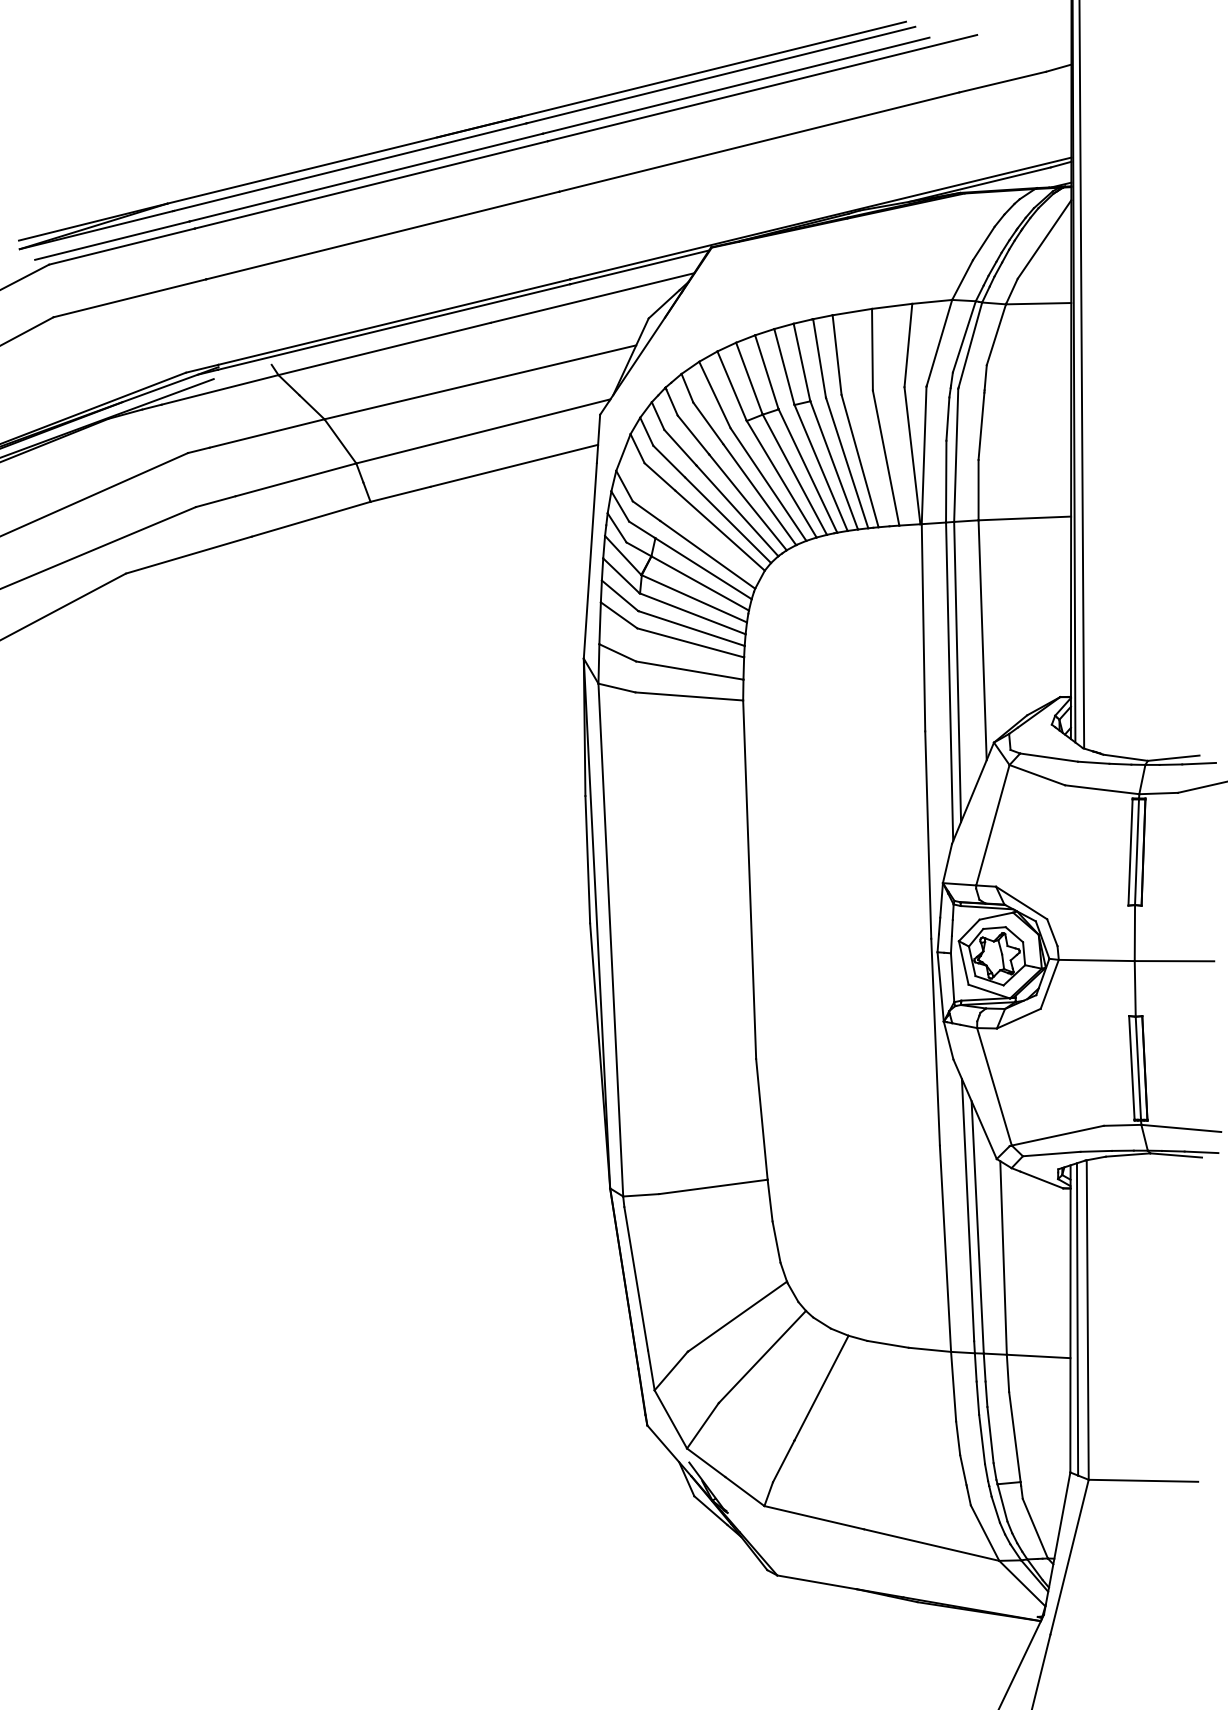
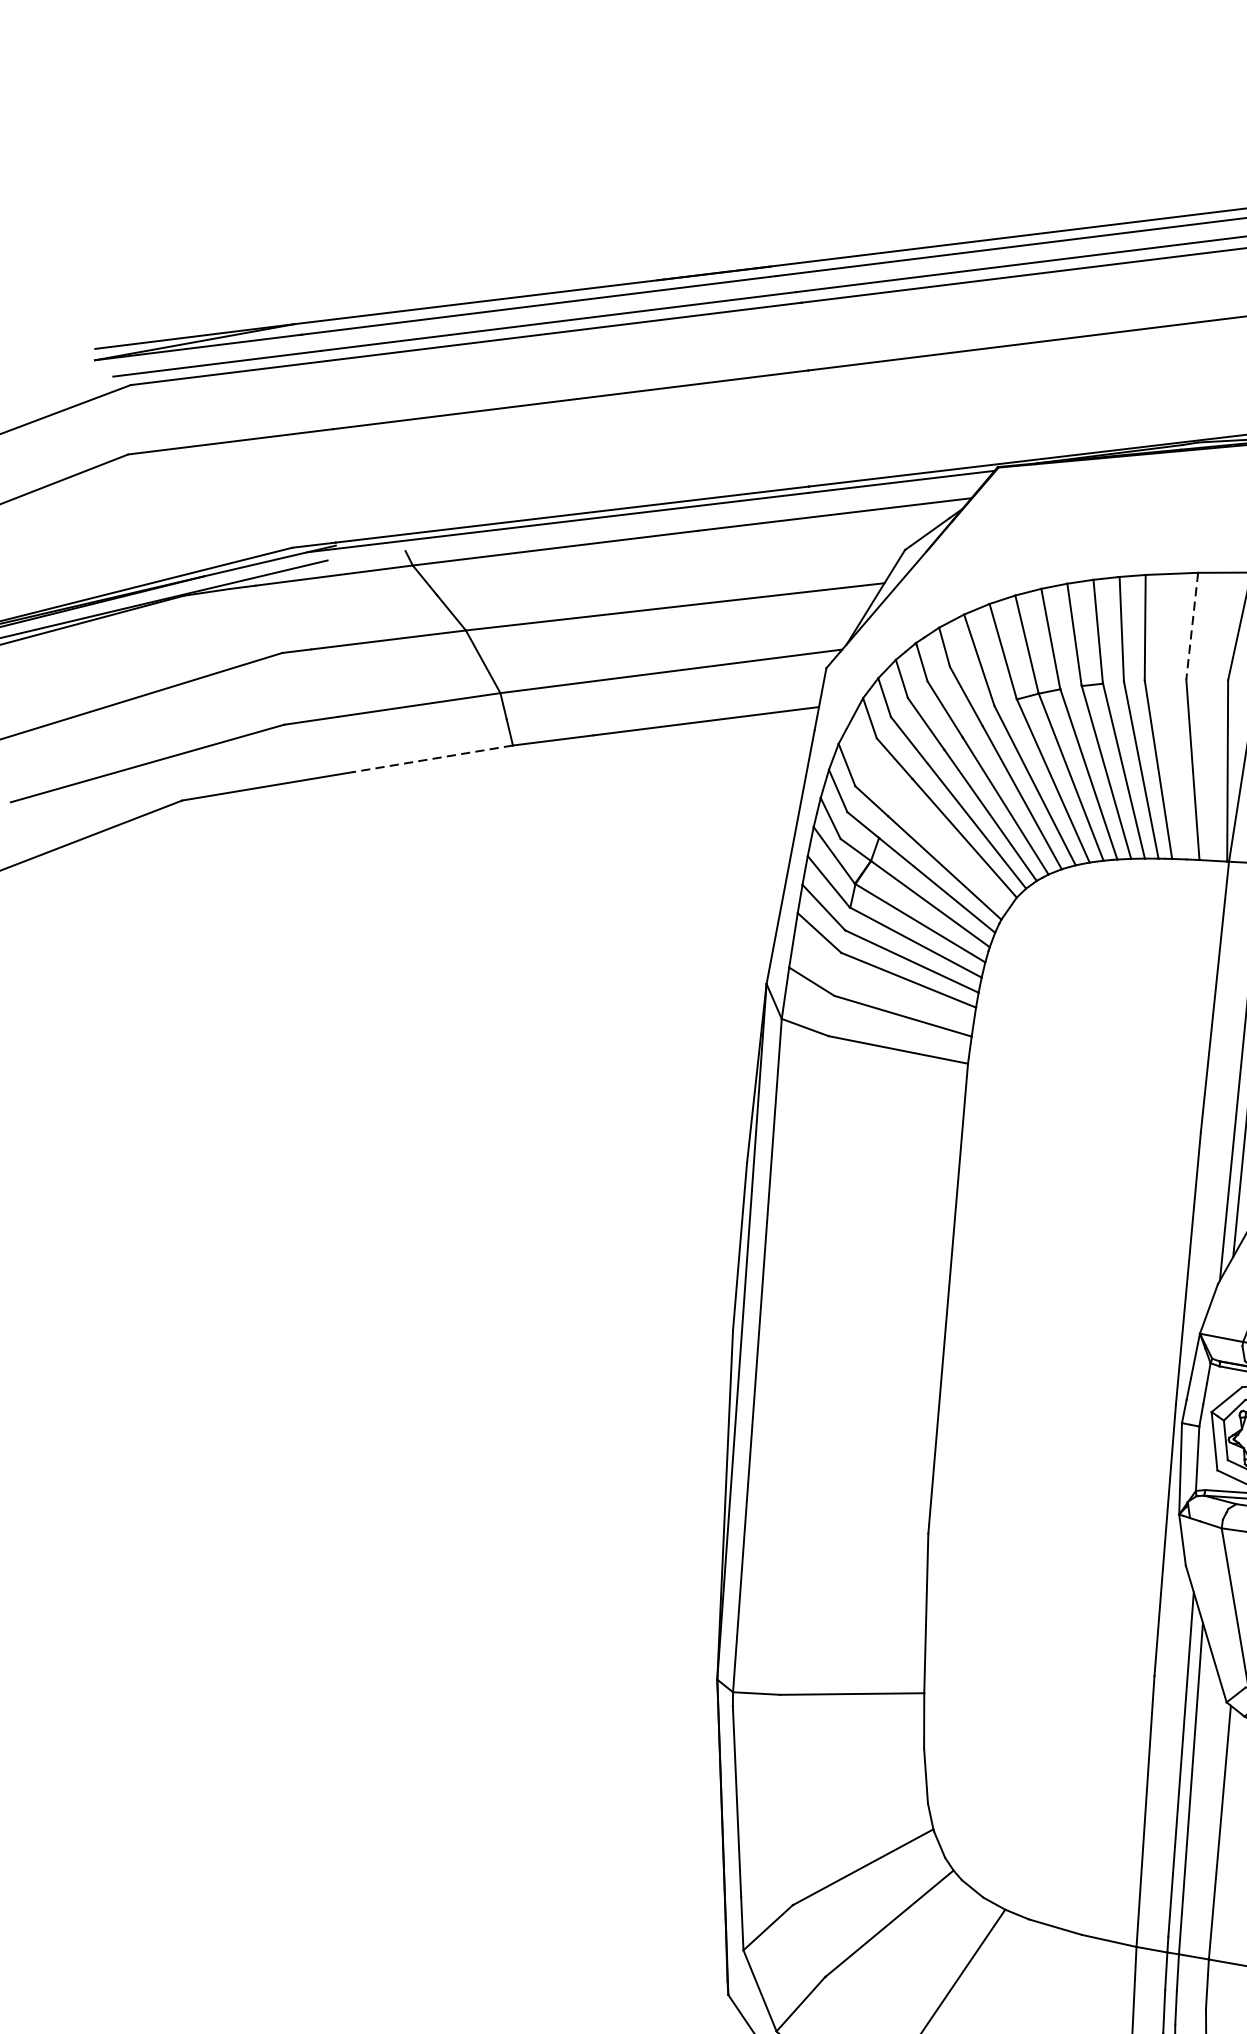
line: (872, 349) -> (1192, 625), solid -> dashed
line: (311, 519) -> (433, 759), solid -> dashed

